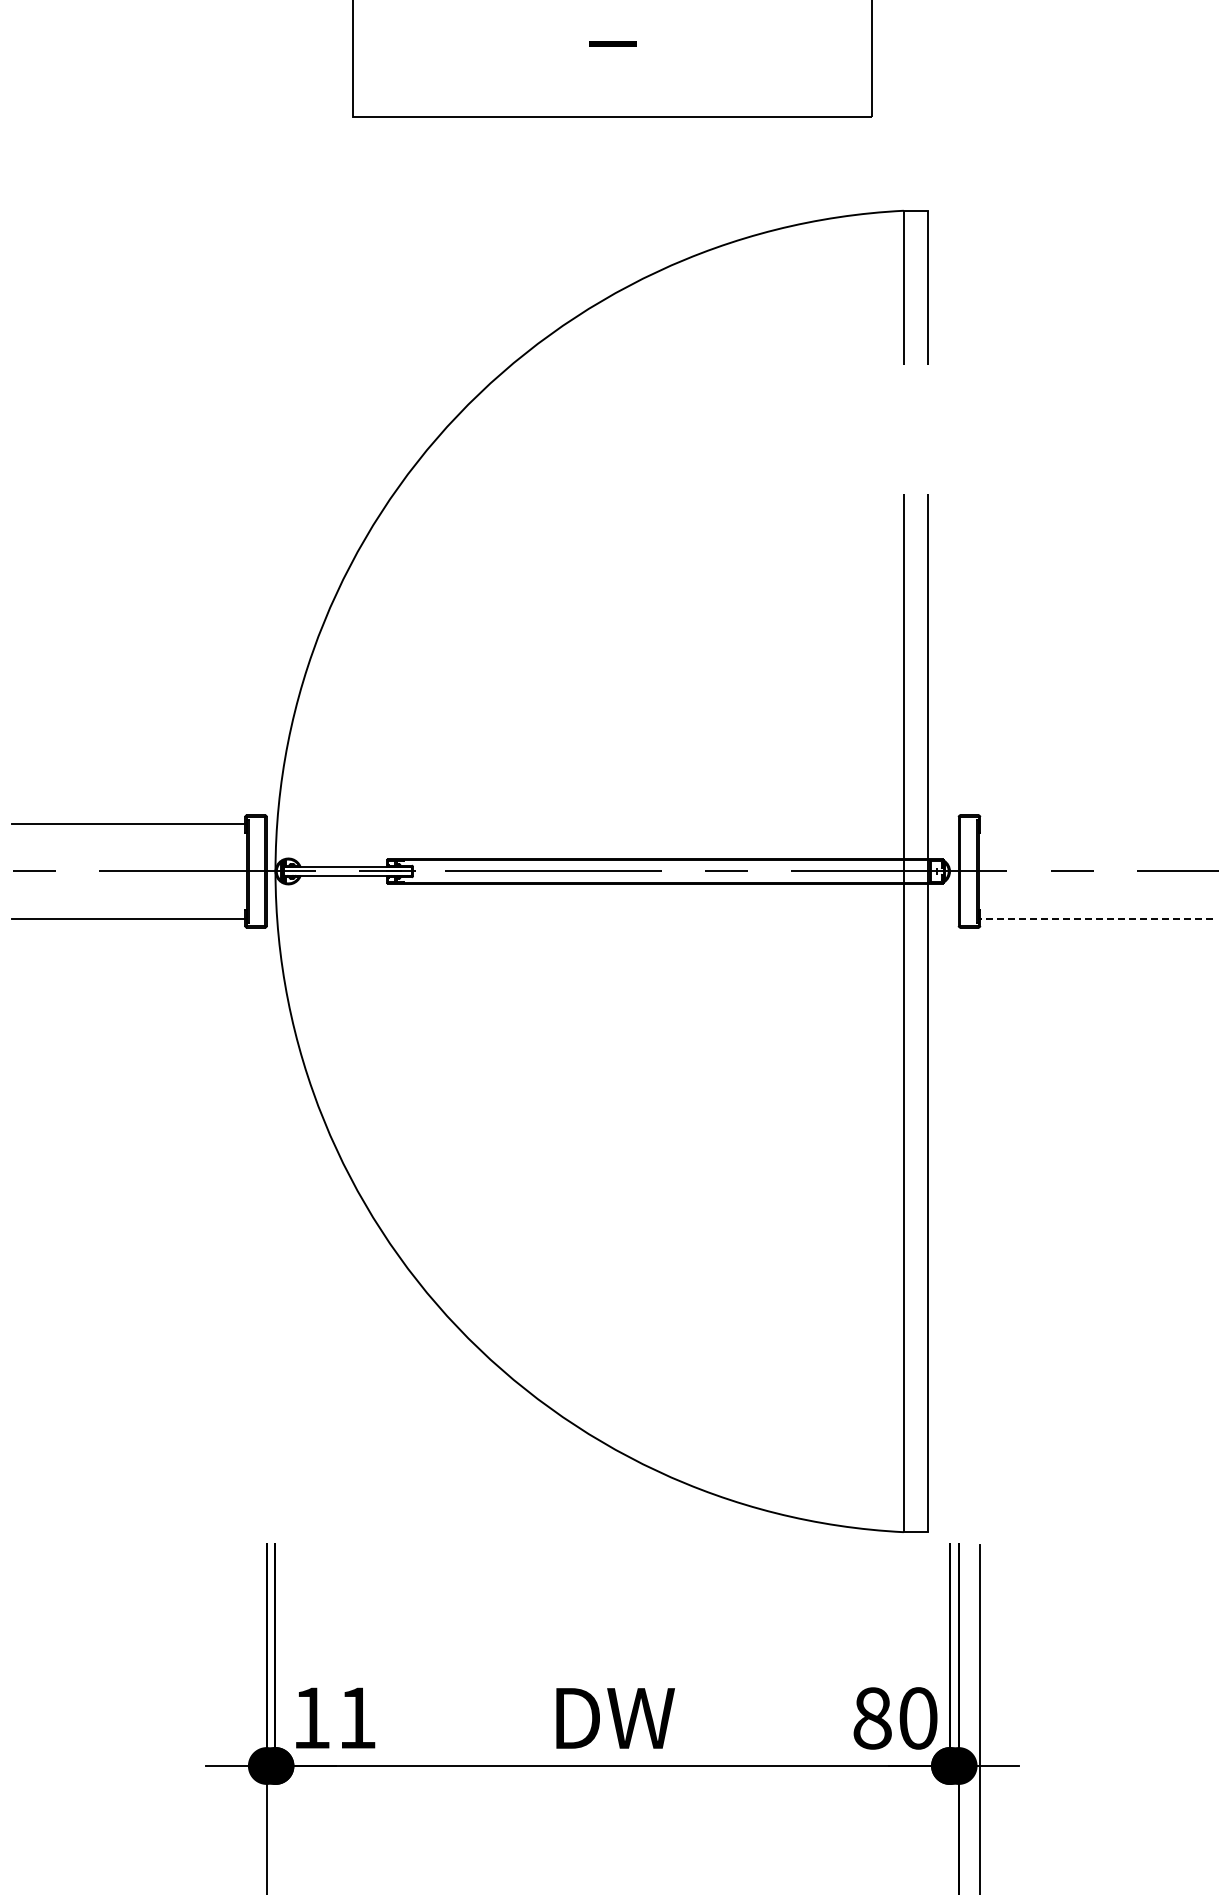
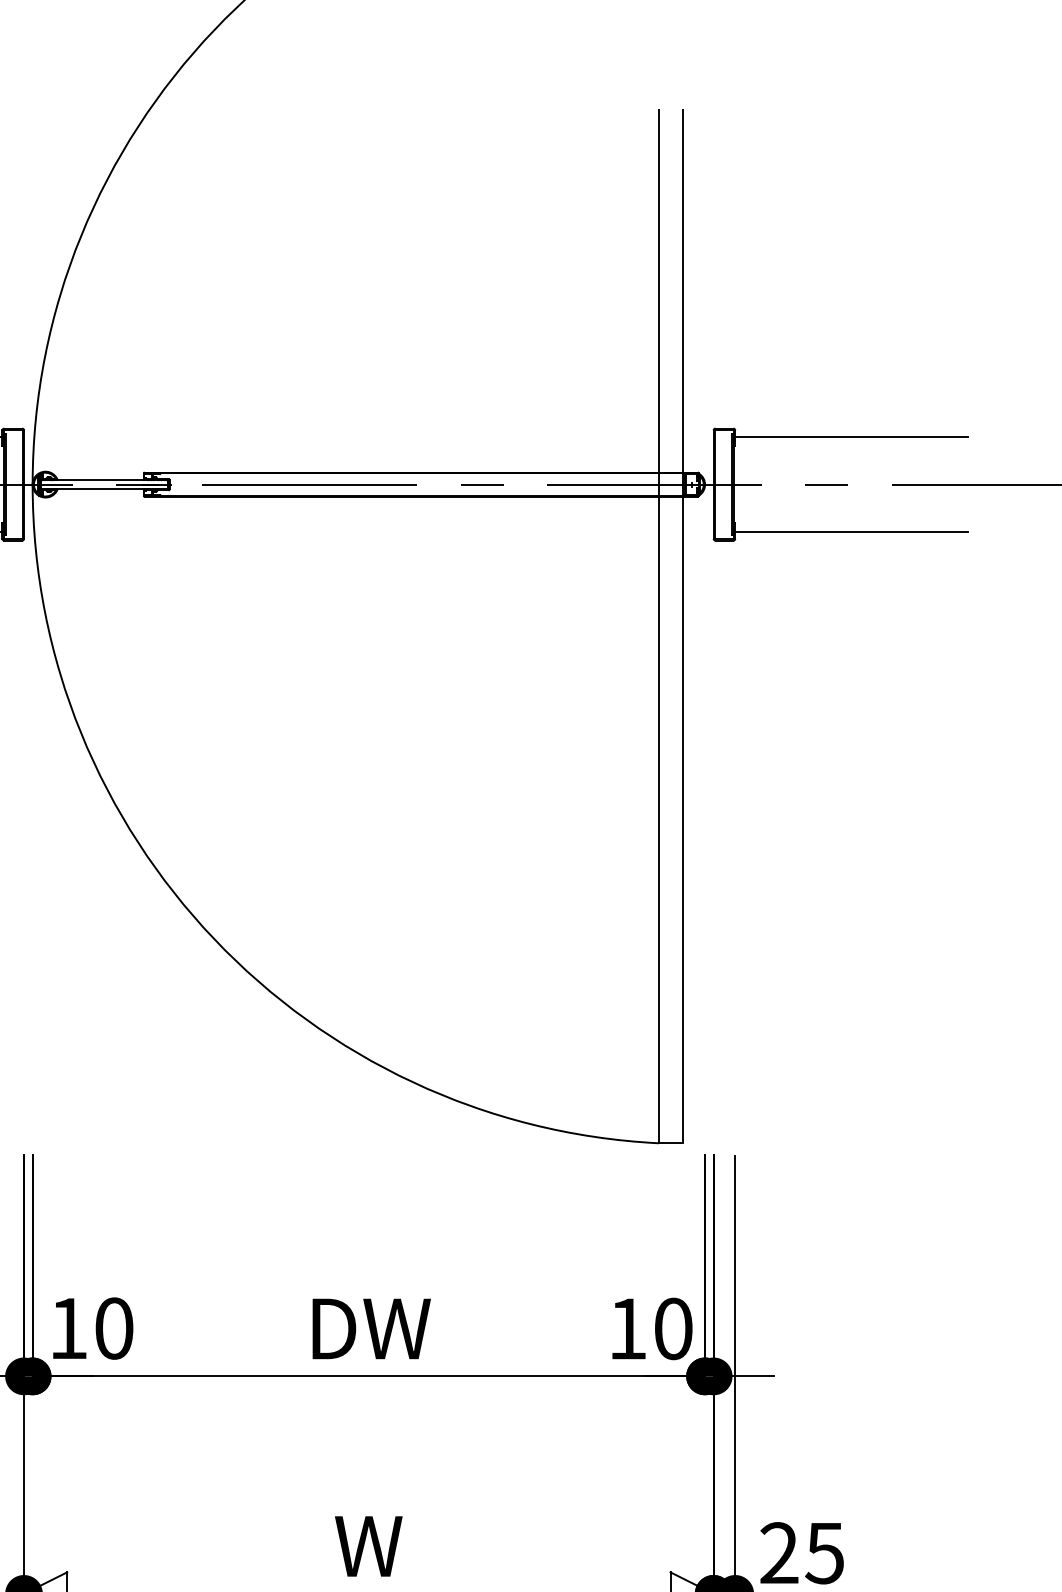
line: (1096, 823) -> (851, 436), added
line: (1096, 919) -> (851, 532), dashed -> solid
text: (357, 1717) -> (114, 1328), 11 -> 10
text: (872, 1718) -> (627, 1329), 80 -> 10

